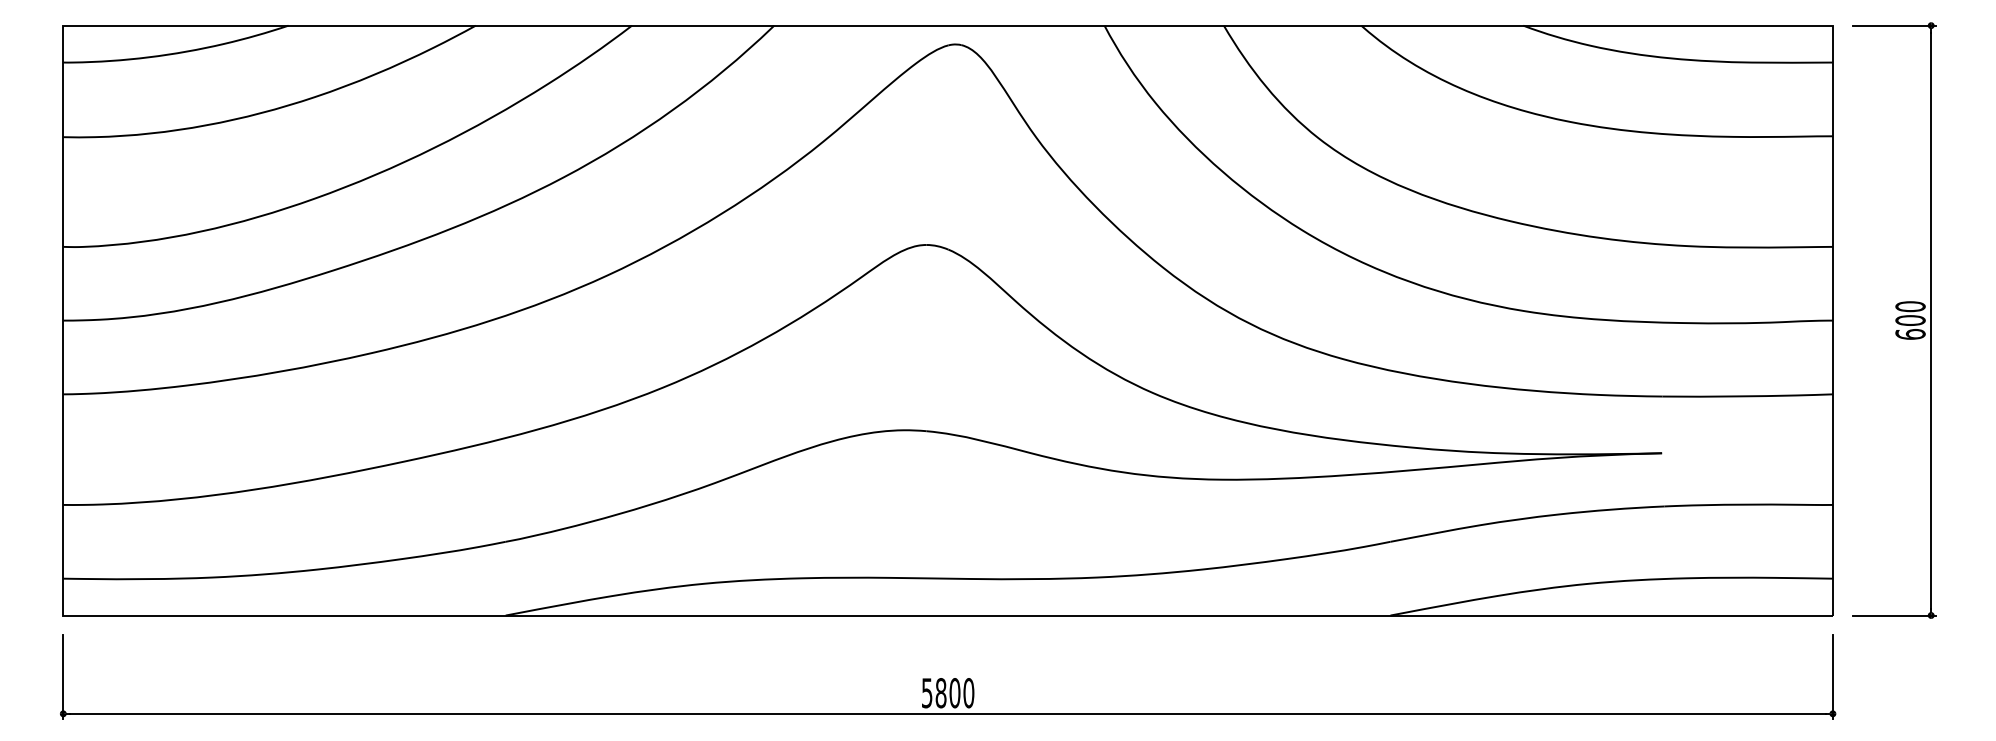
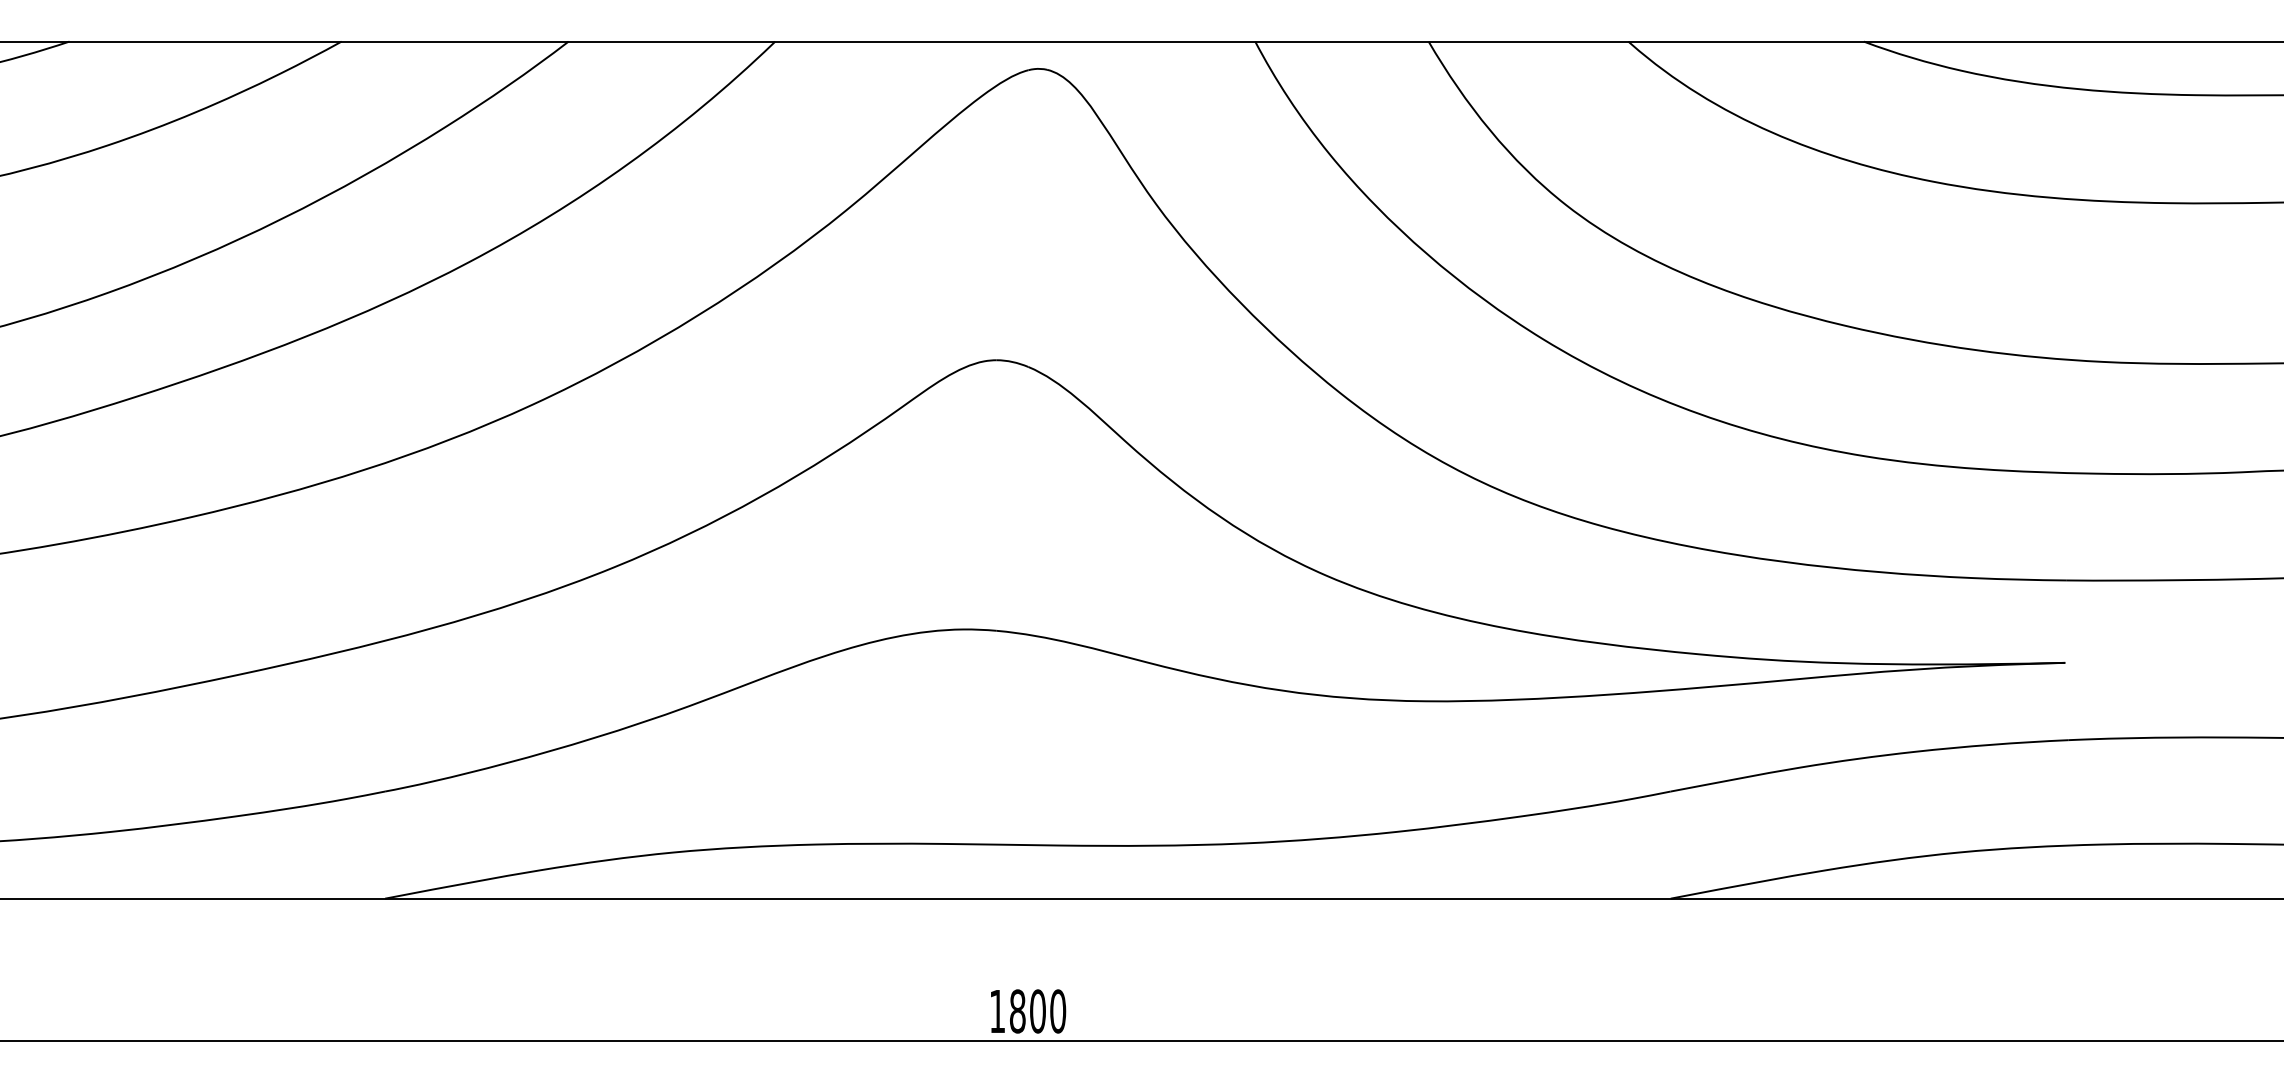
text: (927, 693) -> (997, 1011), 5800 -> 1800

